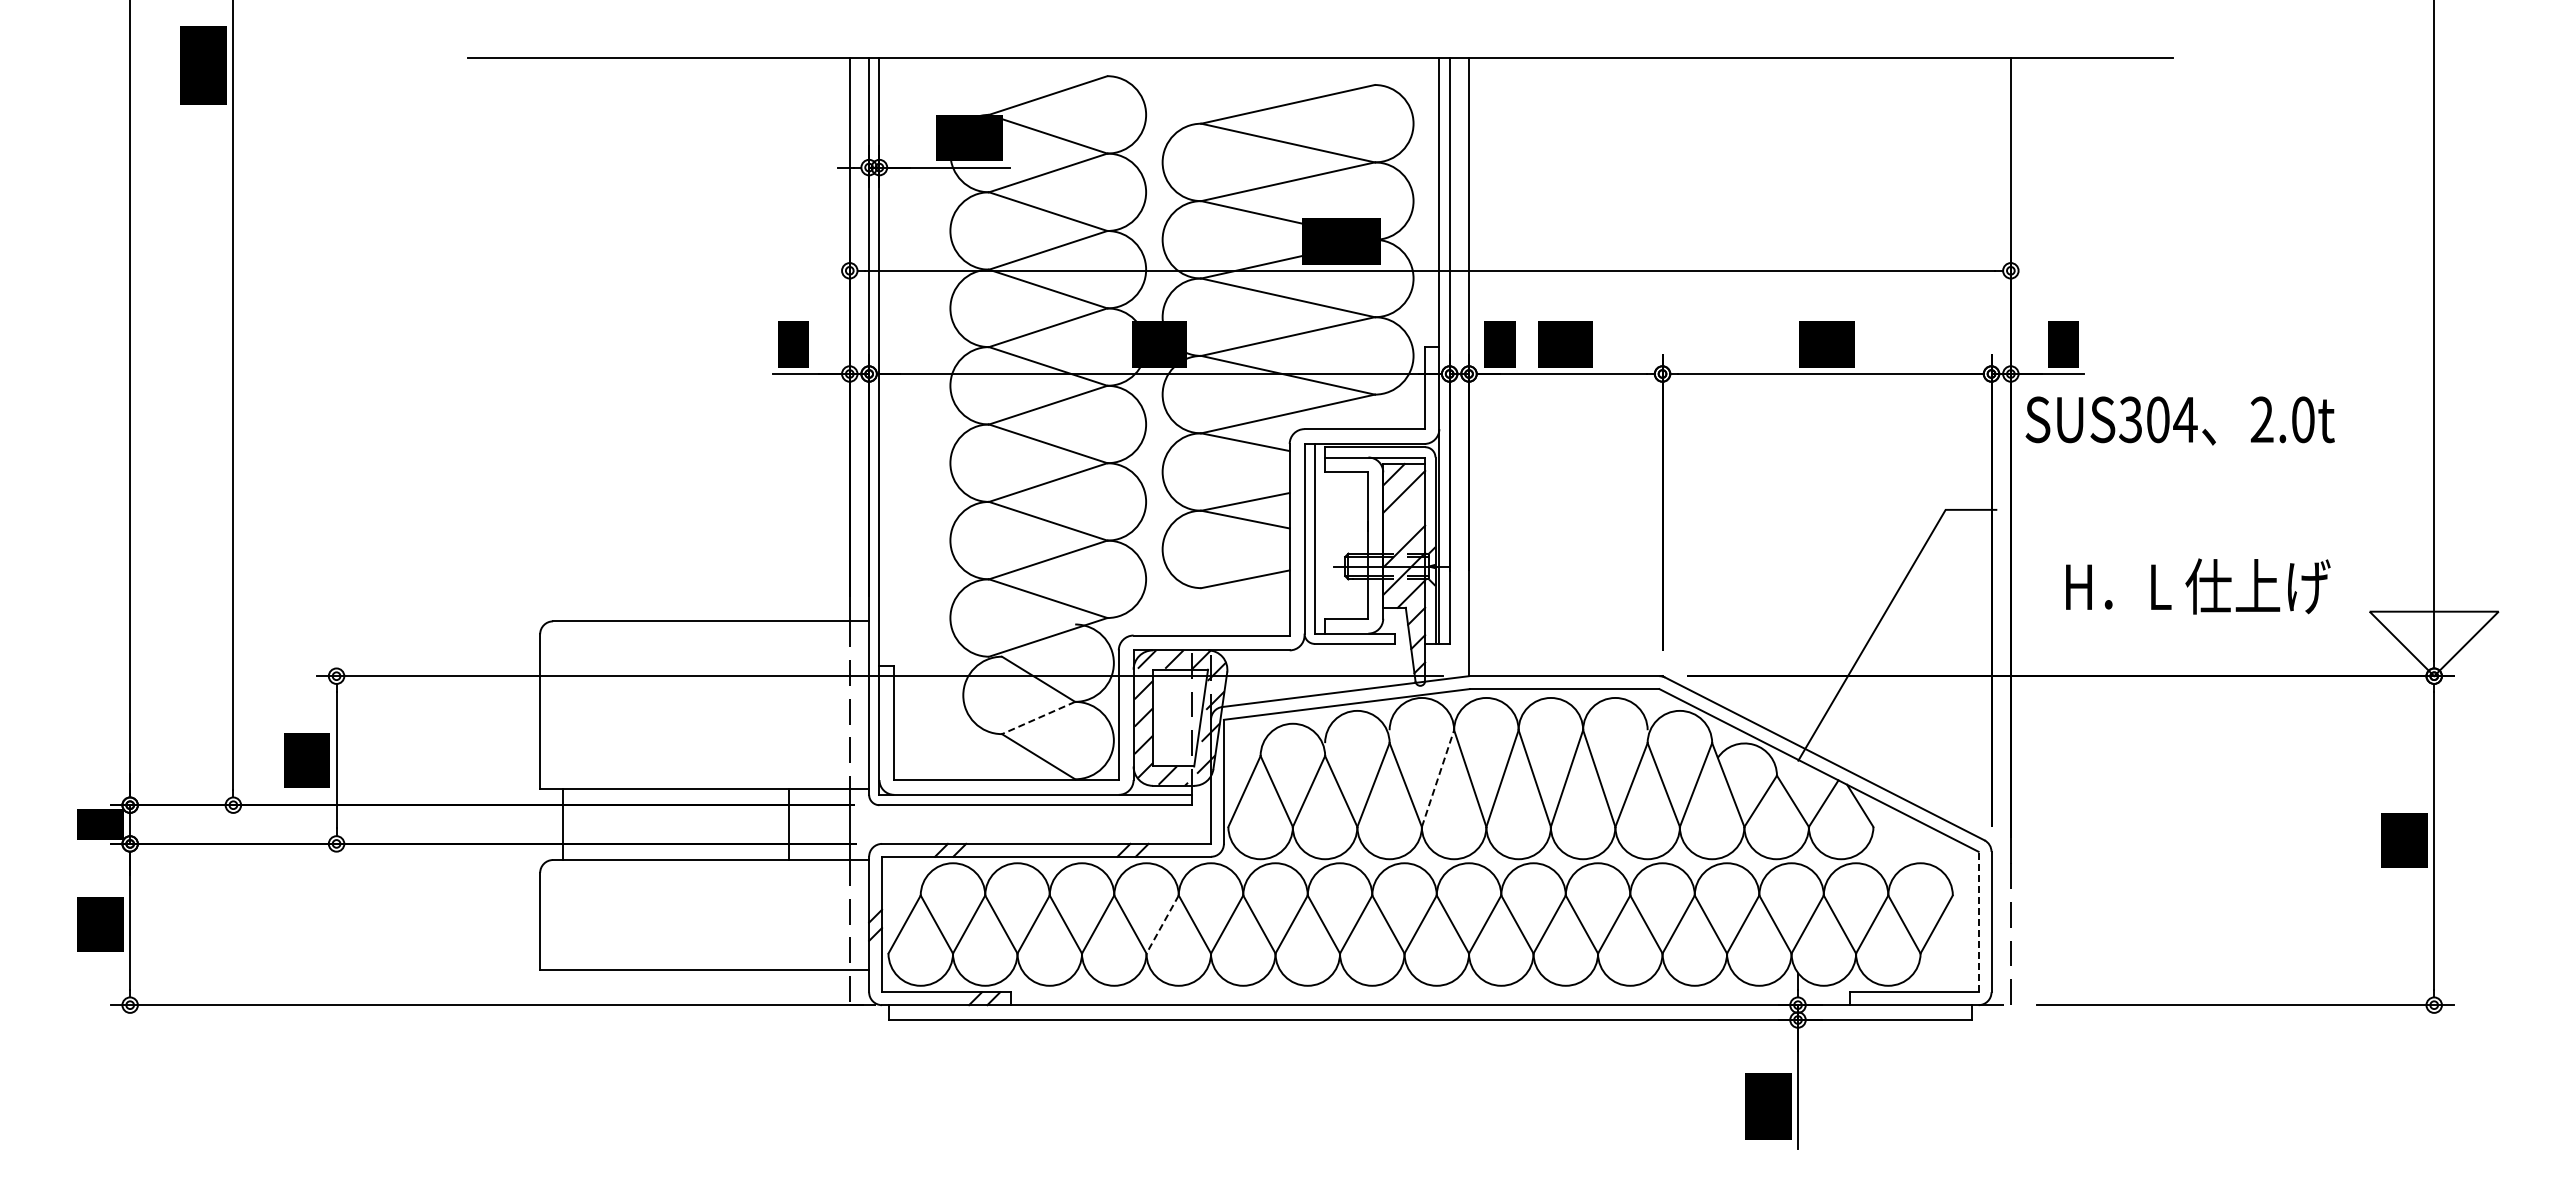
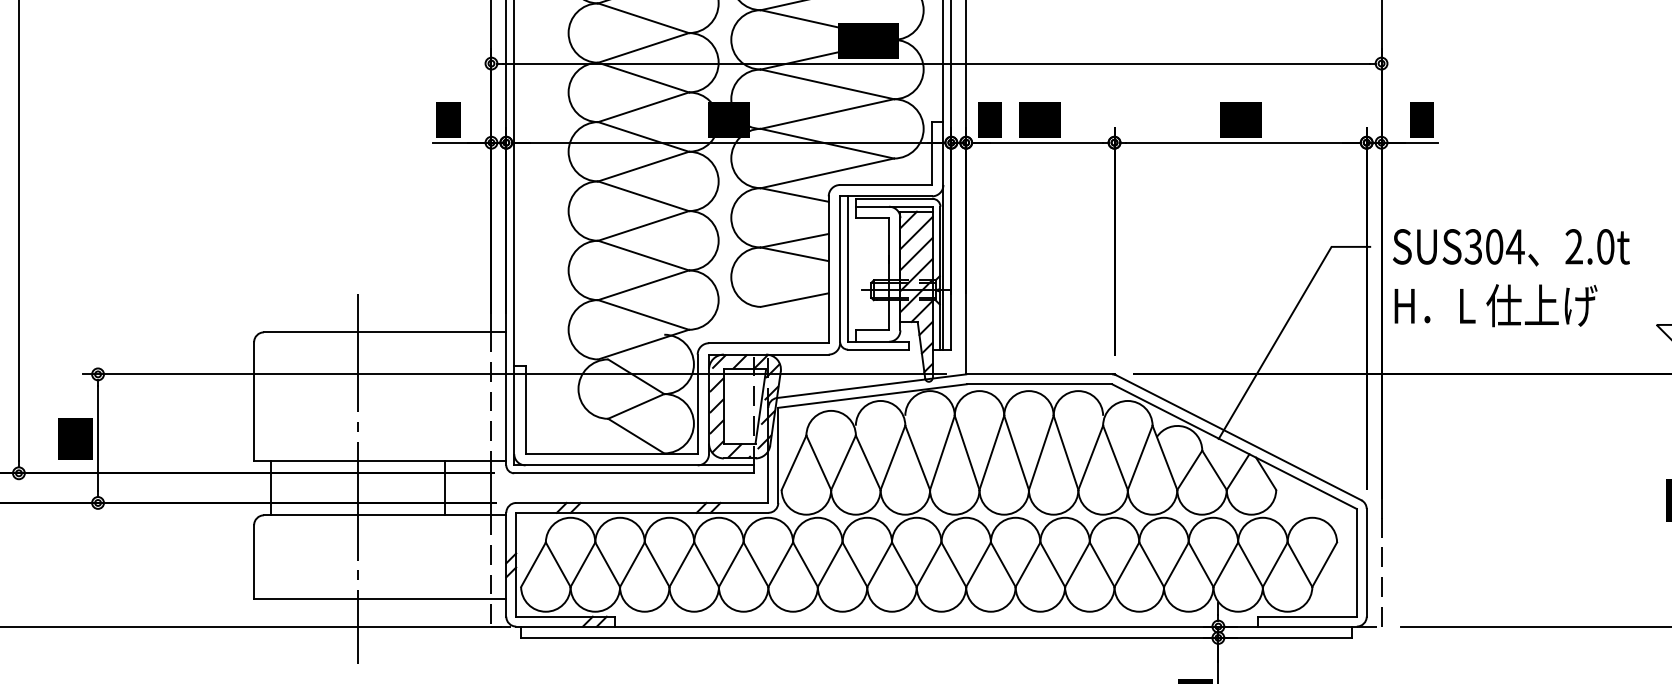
text: (2179, 420) -> (1510, 247), moved
line: (1404, 519) -> (916, 254), added
text: (2198, 586) -> (1496, 305), moved
line: (1038, 718) -> (636, 406), dashed -> solid
line: (1438, 778) -> (942, 452), dashed -> solid
line: (675, 811) -> (357, 478), added
line: (1978, 921) -> (1356, 562), dashed -> solid
line: (1162, 924) -> (731, 564), dashed -> solid

